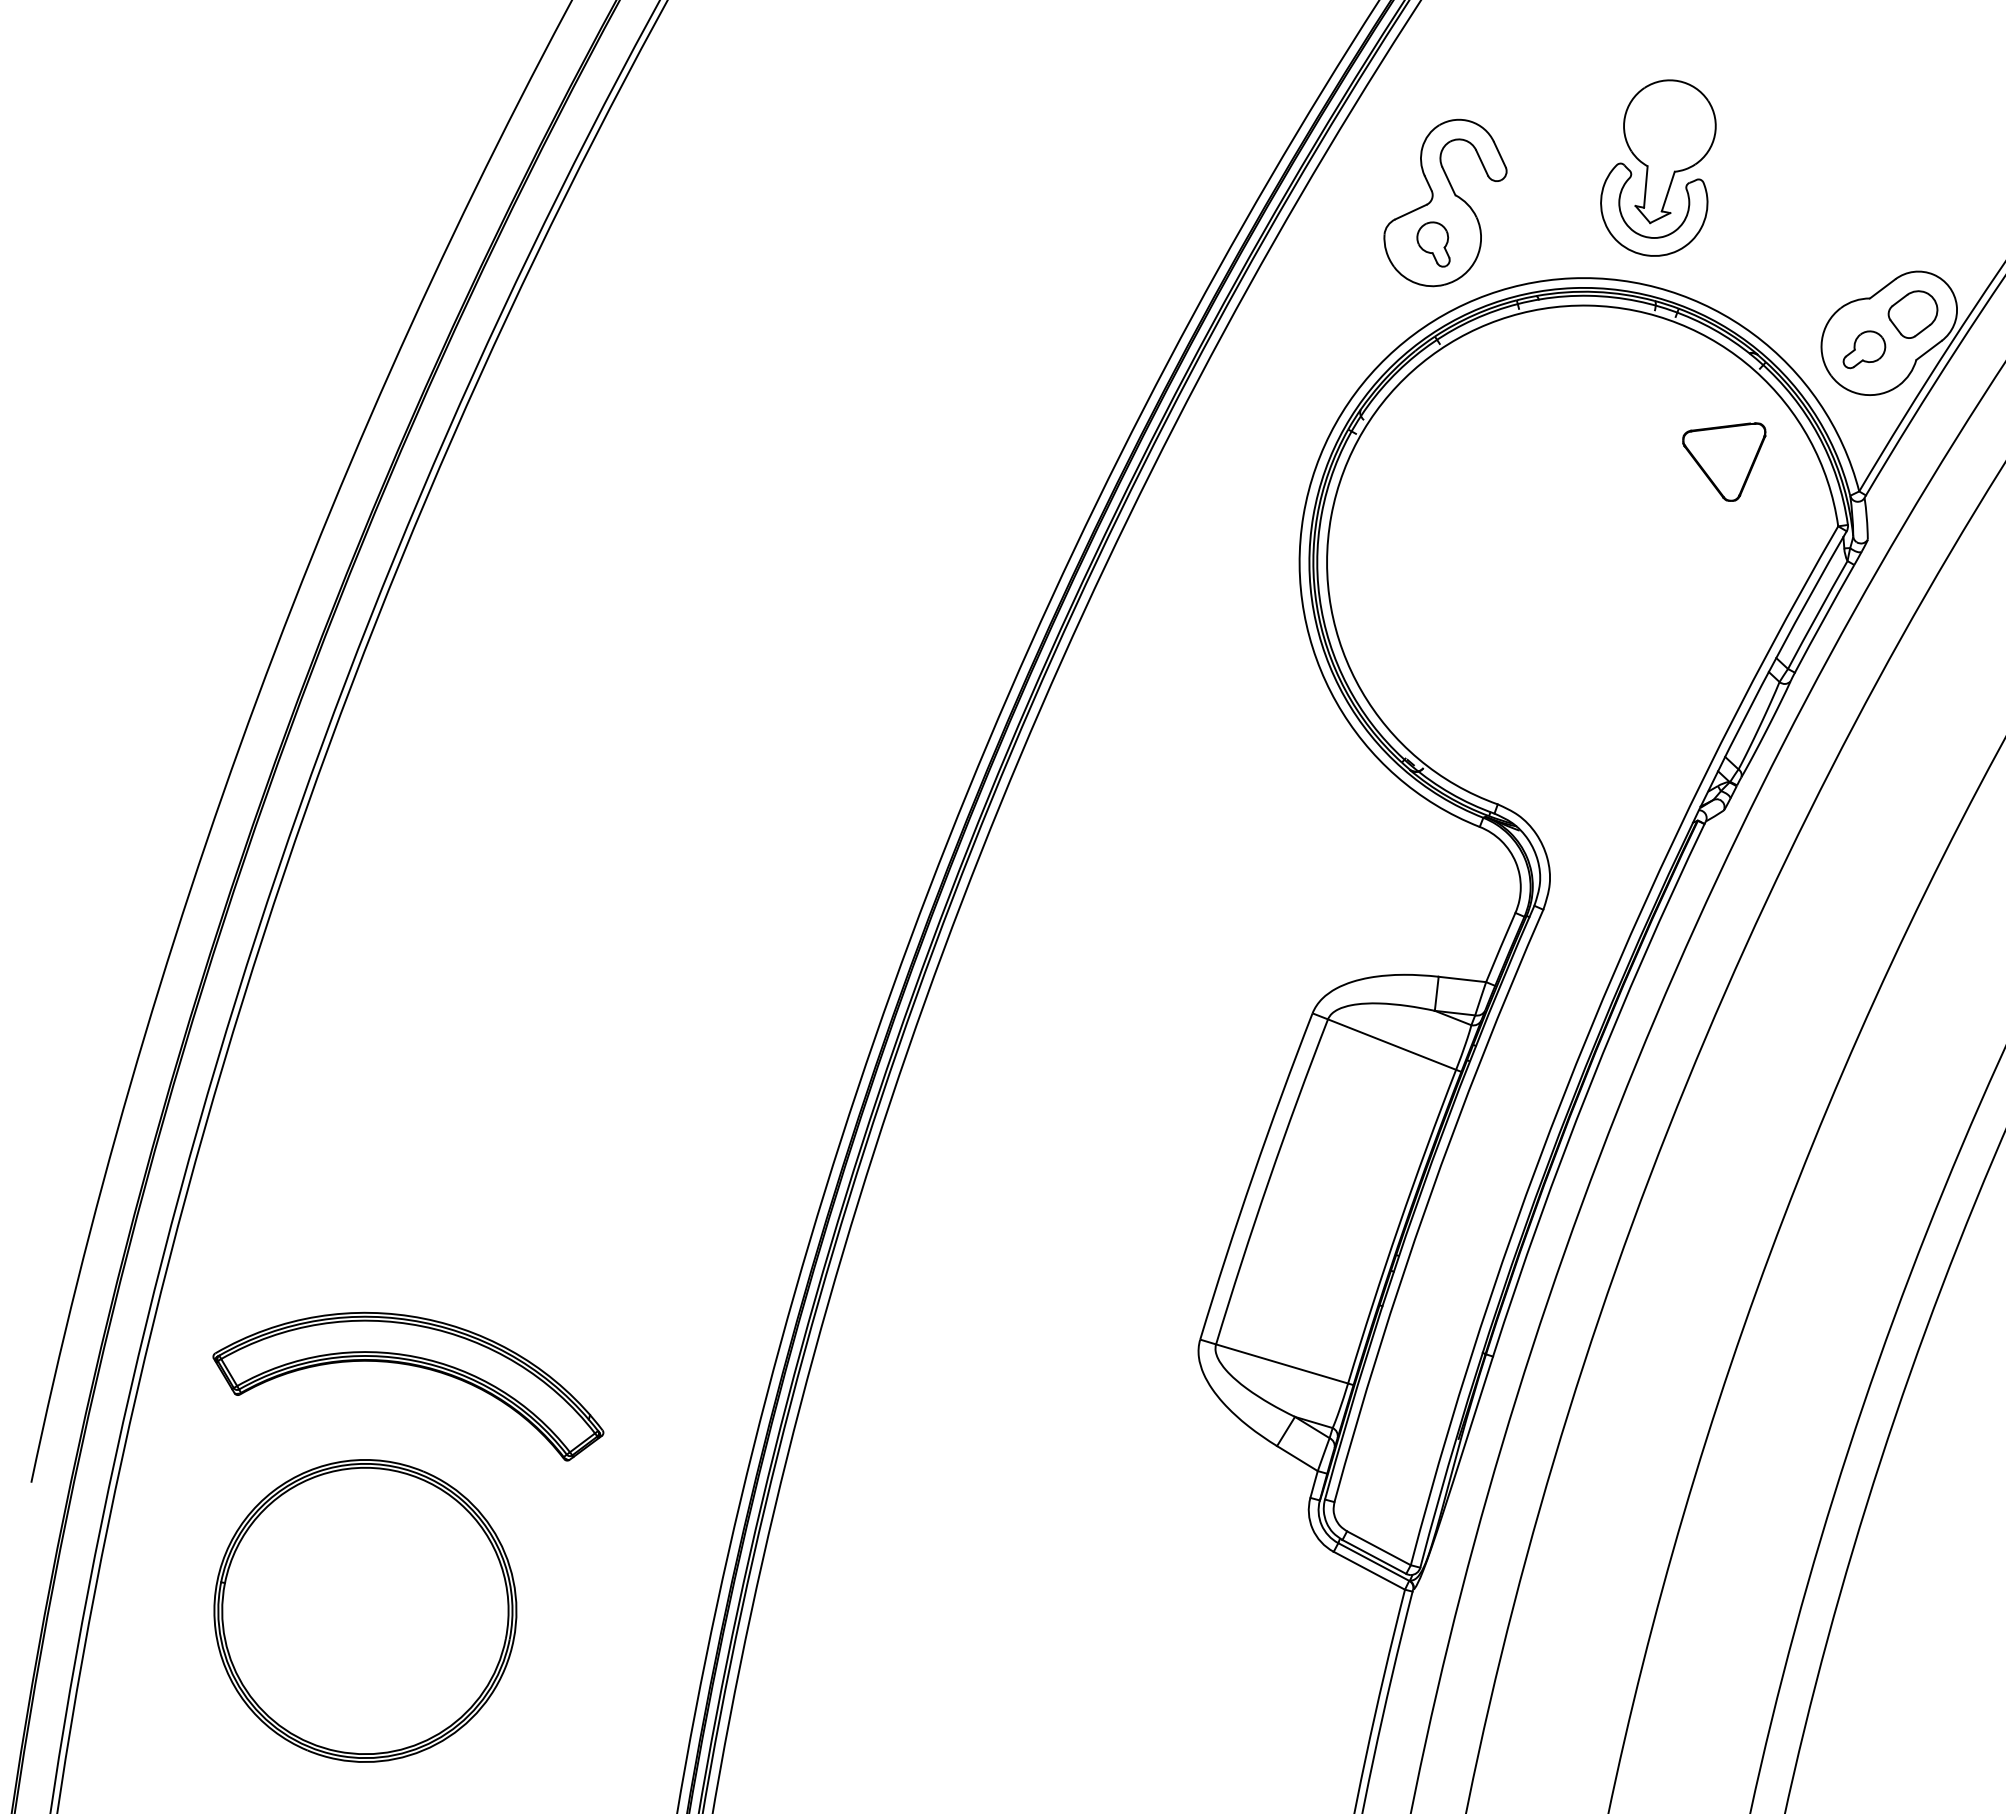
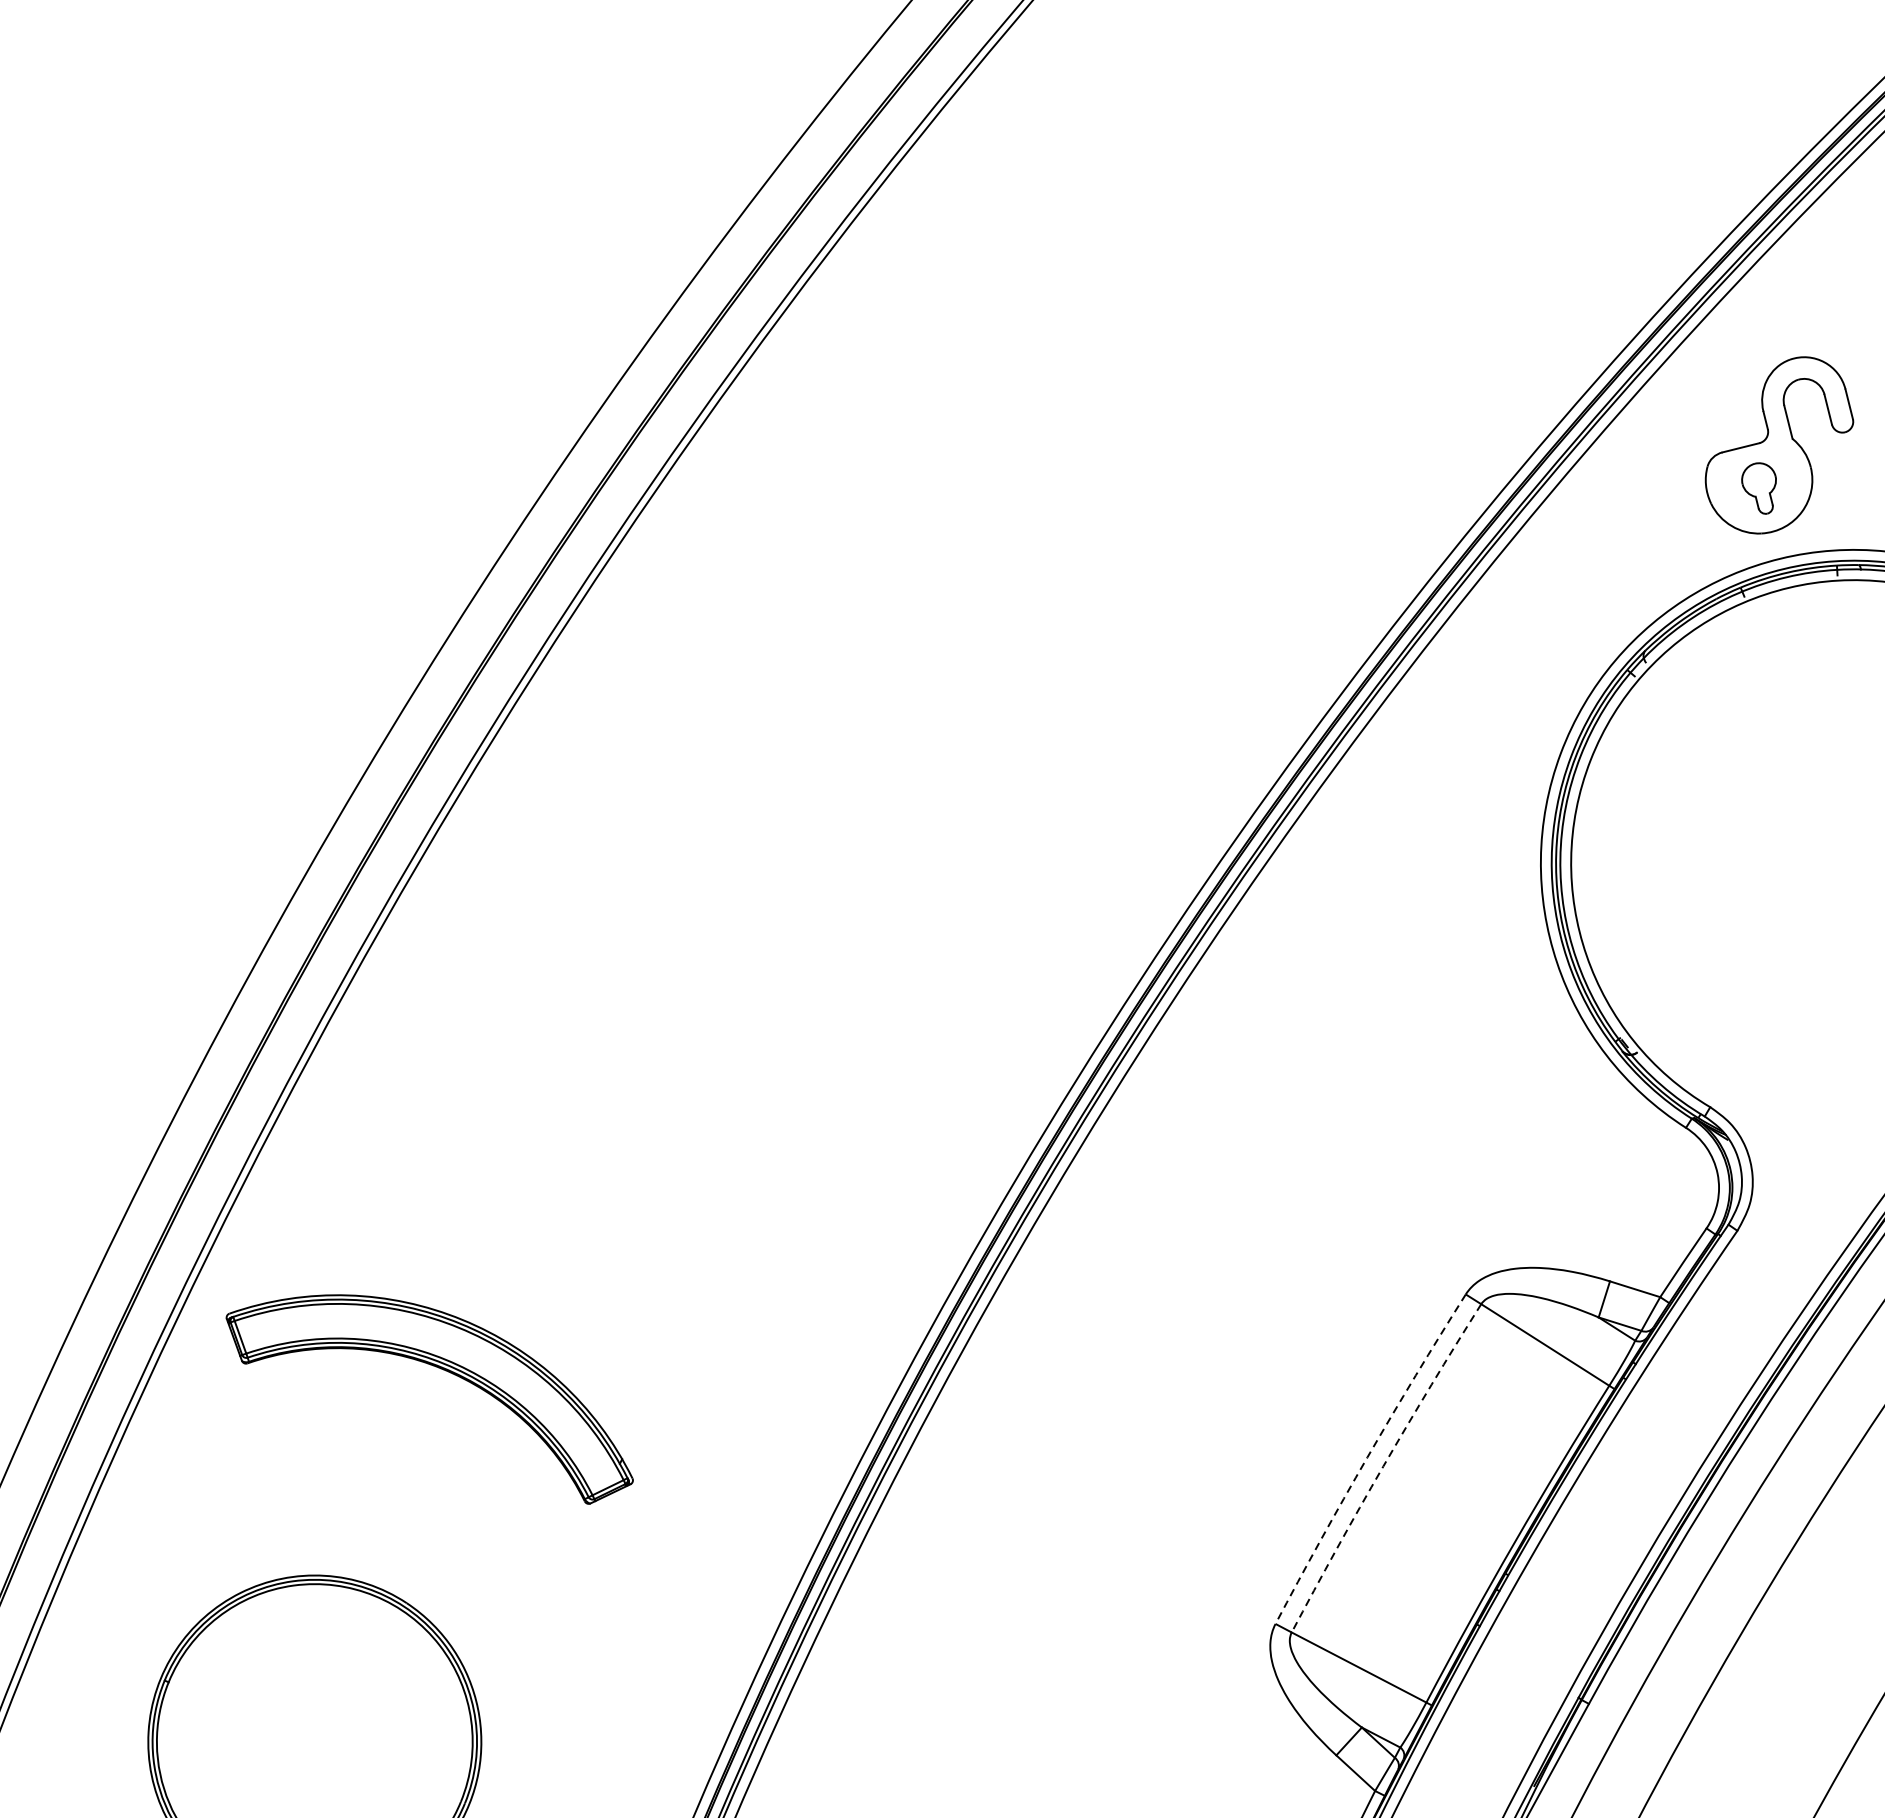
arc: (1253, 1175) -> (1367, 1457), solid -> dashed
arc: (1268, 1180) -> (1382, 1466), solid -> dashed
part: (412, 1366) -> (440, 1369), moved

